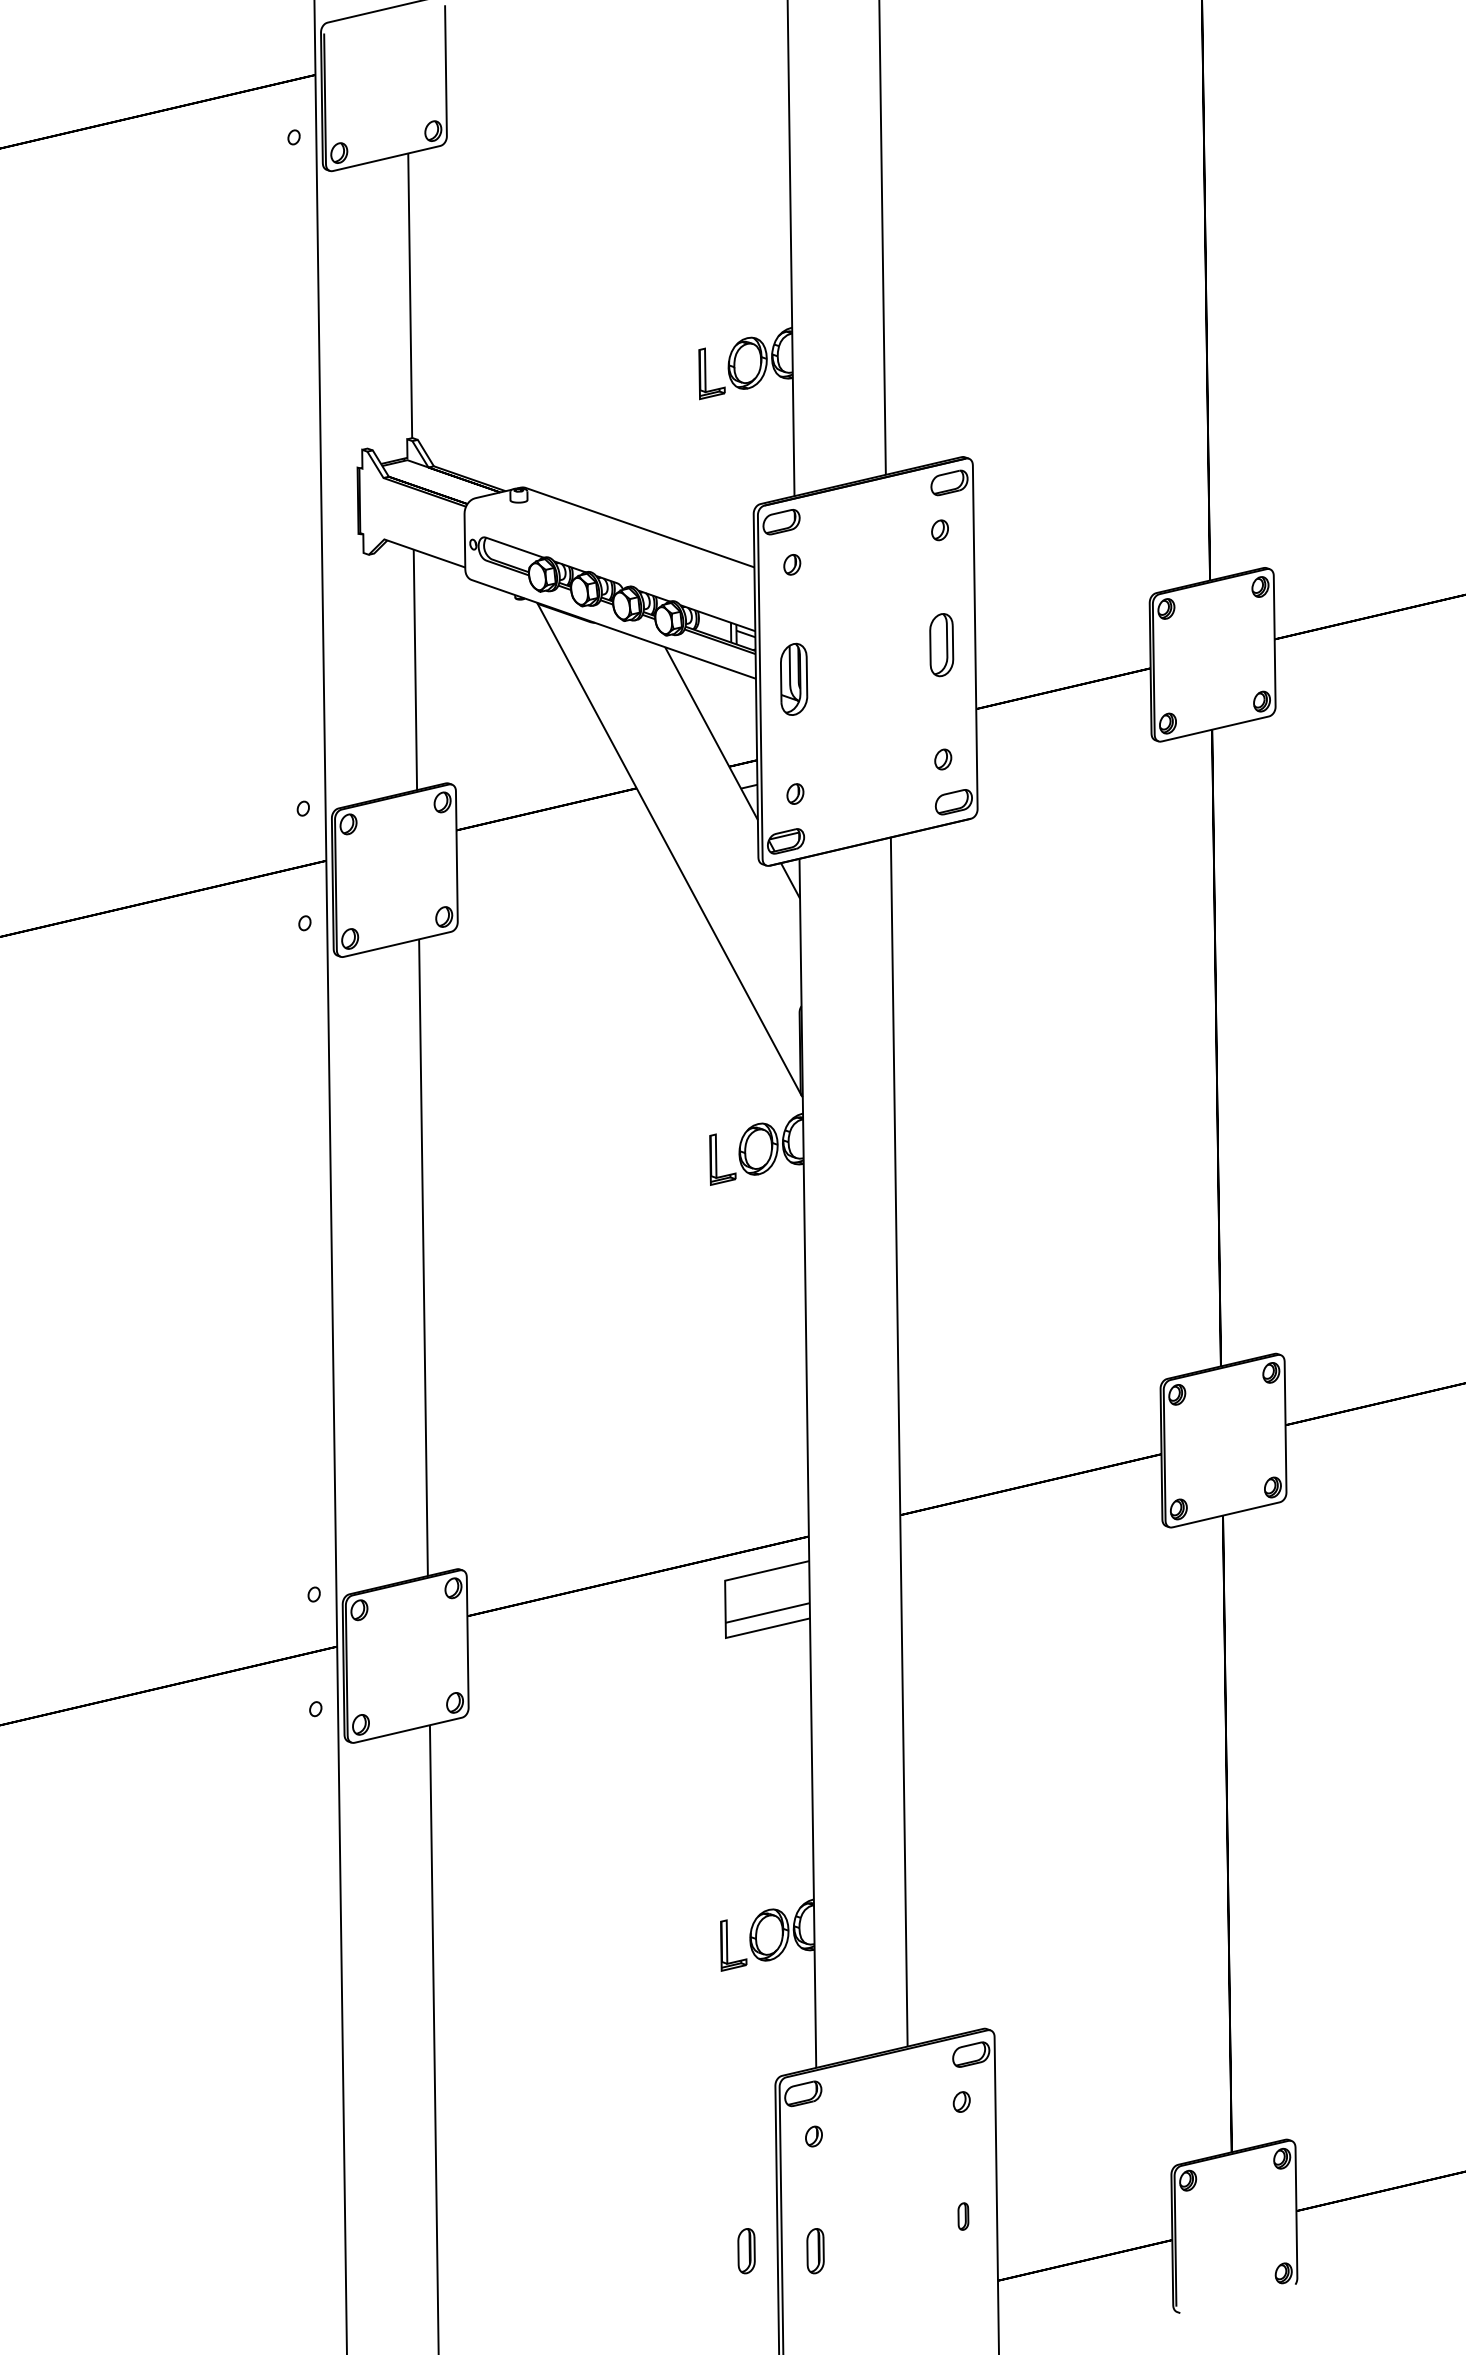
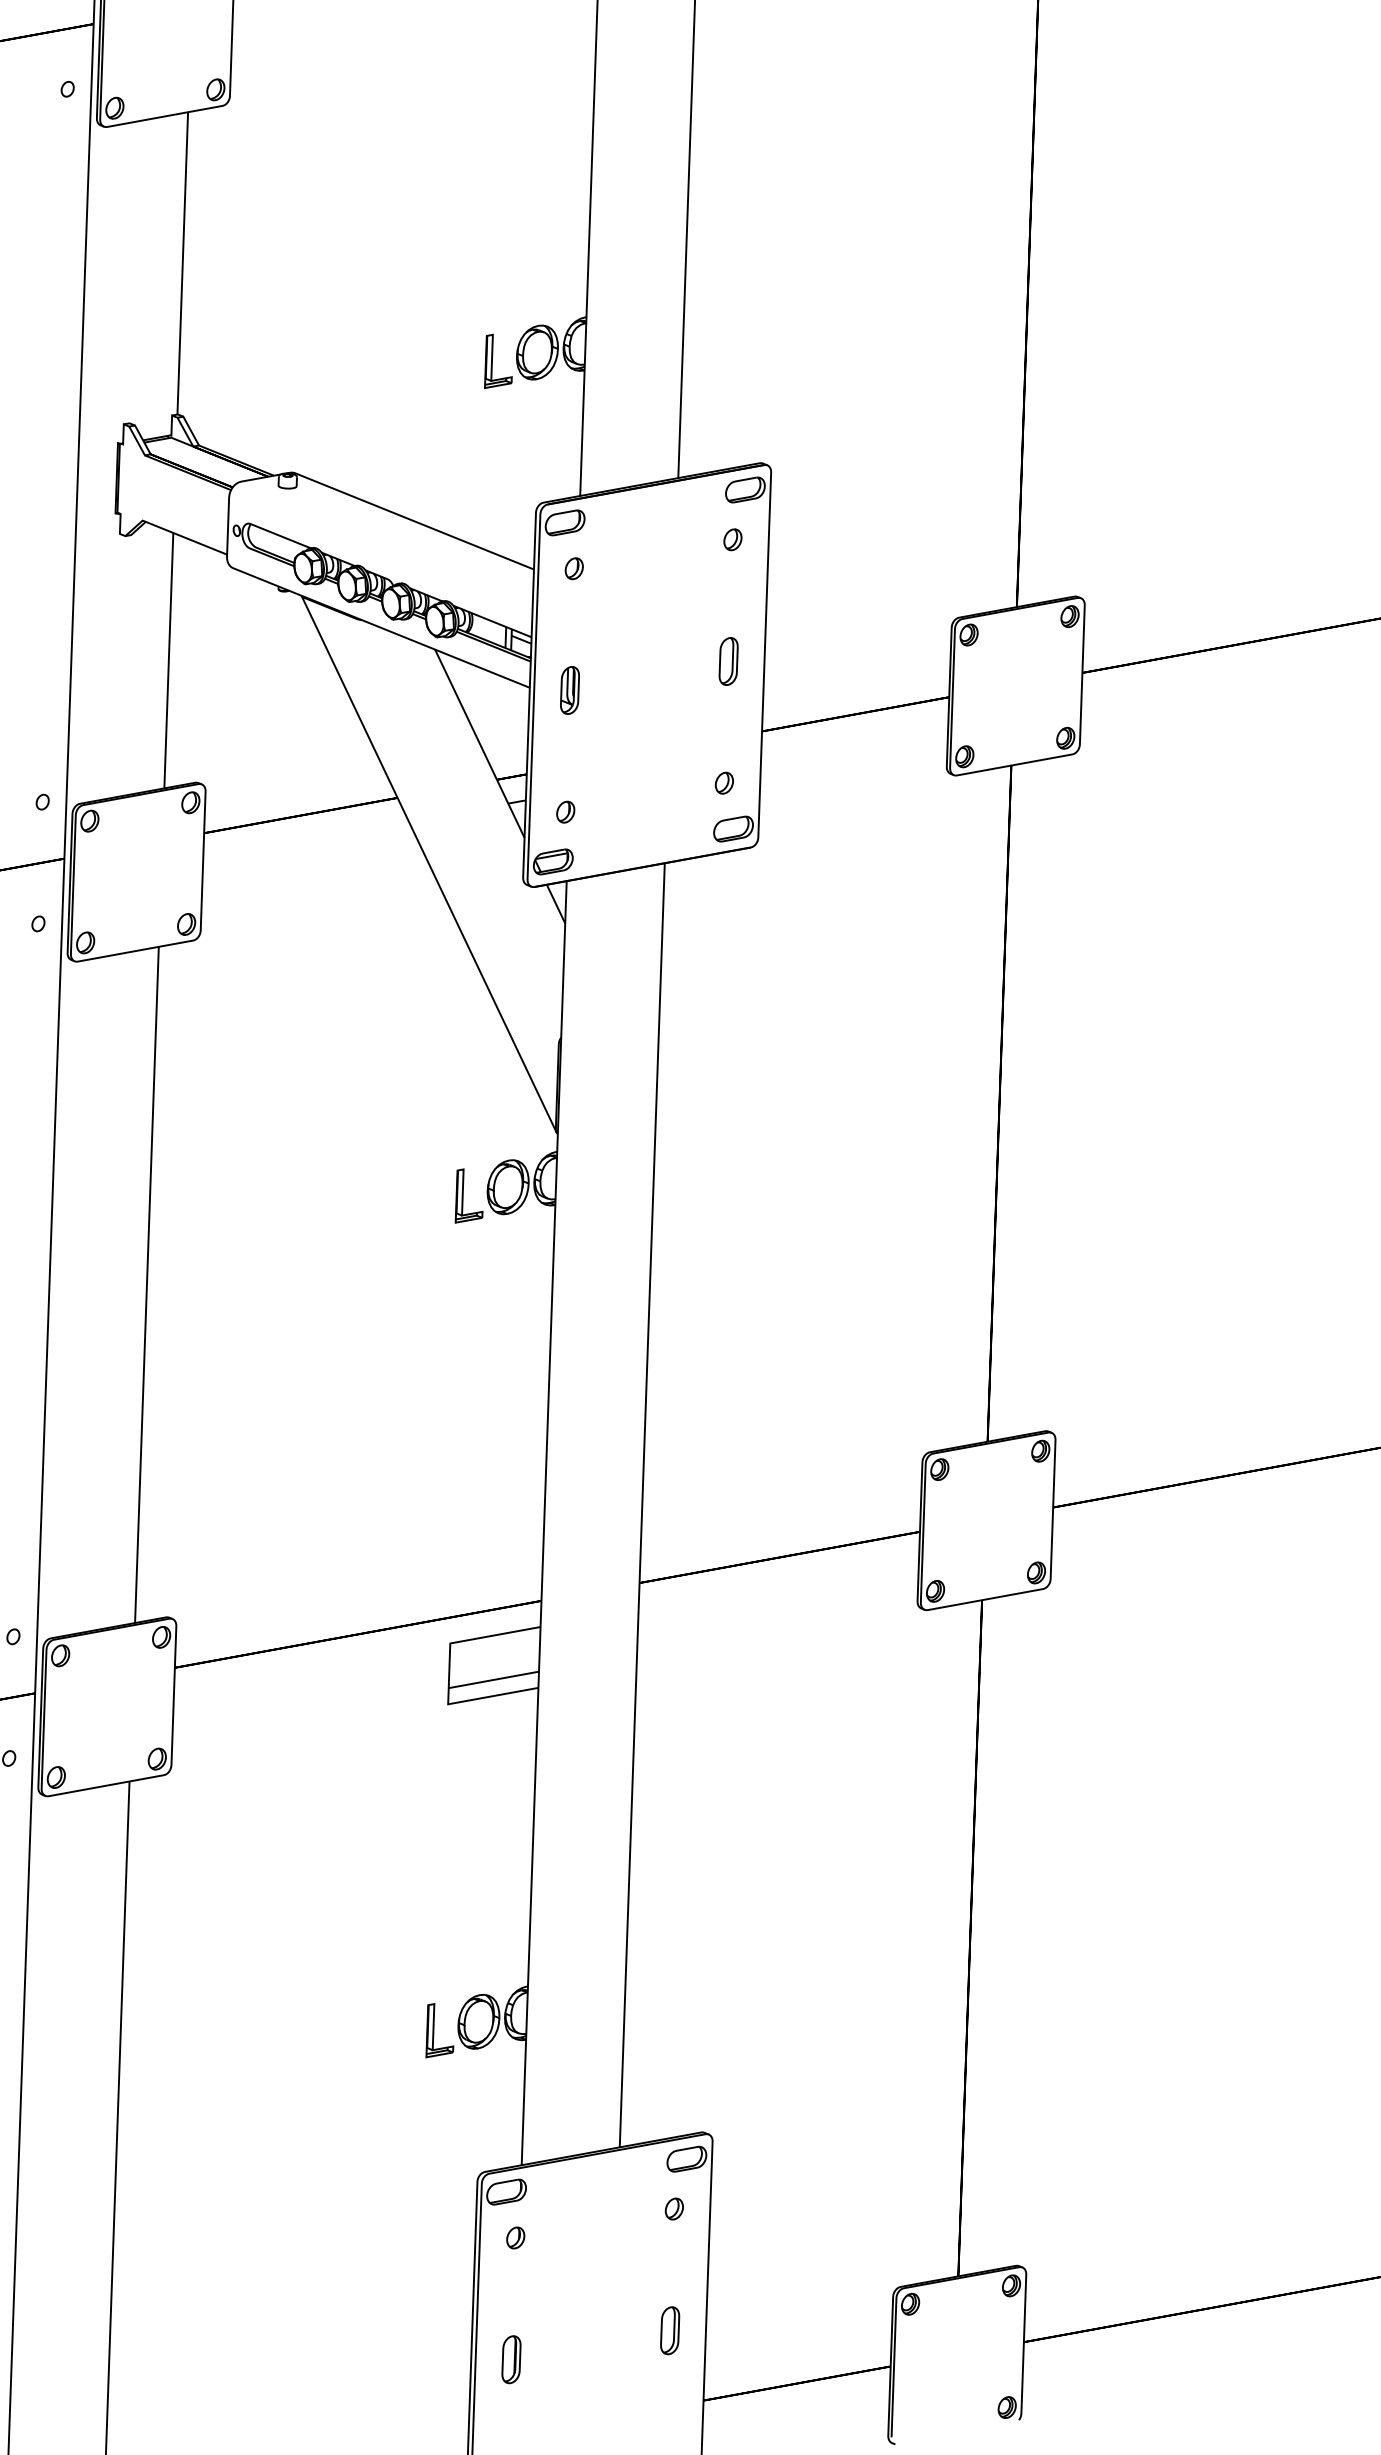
part: (941, 644) -> (728, 661), size x0.71
part: (793, 679) -> (569, 690), size x0.62
part: (963, 2216) -> (670, 2330), size x1.67
part: (746, 2251) -> (438, 2356), removed

